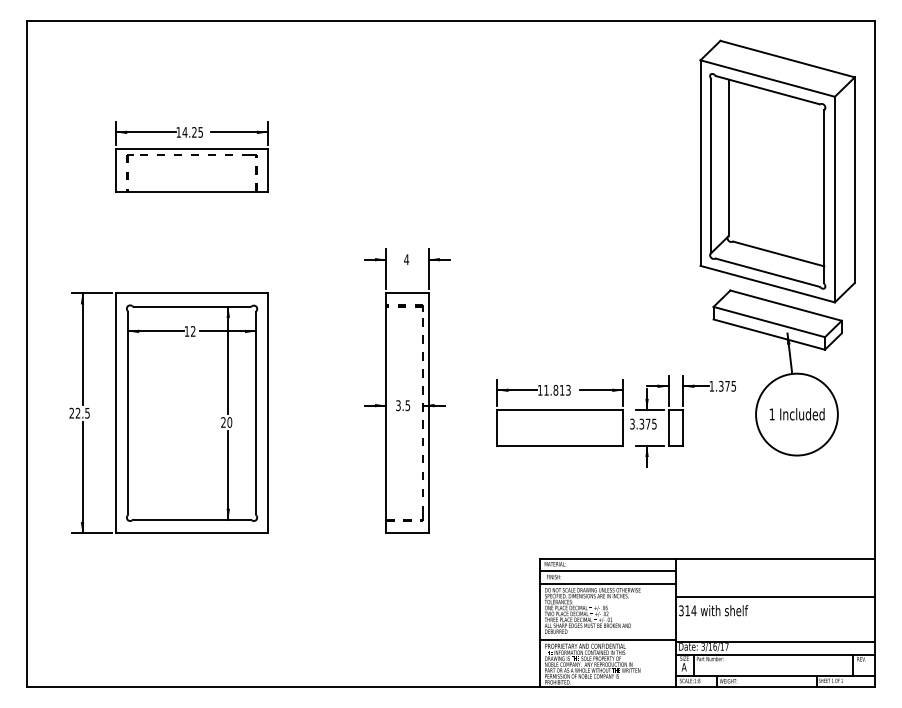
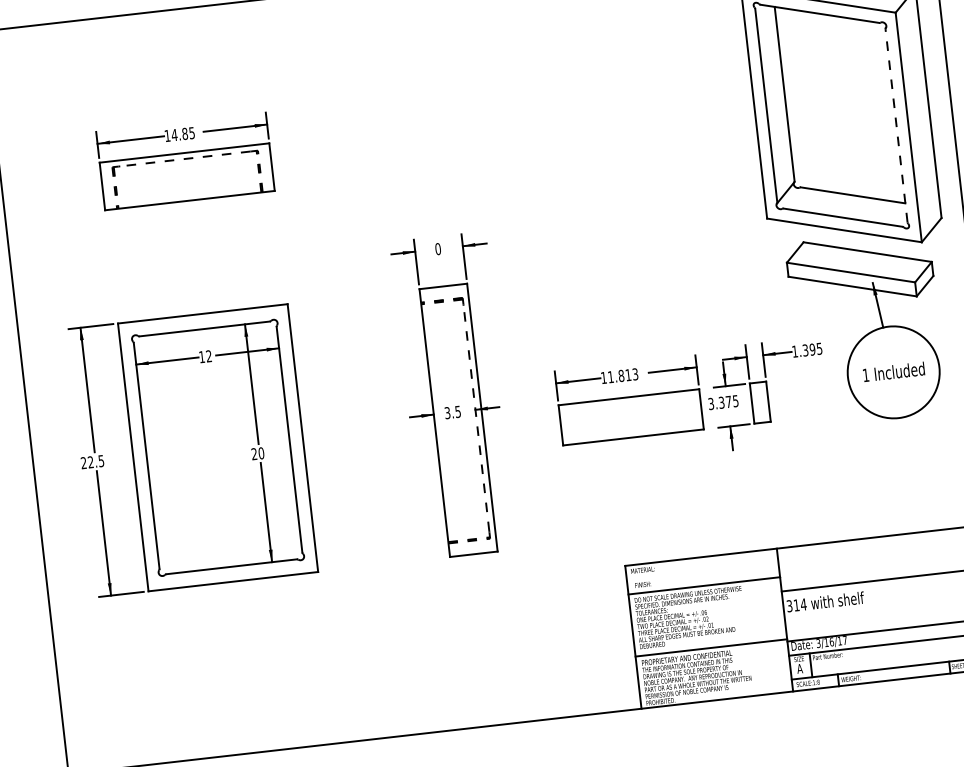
text: (194, 132) -> (185, 134), 14.25 -> 14.85
line: (824, 196) -> (896, 125), solid -> dashed
text: (406, 259) -> (437, 248), 4 -> 0
text: (727, 385) -> (812, 348), 1.375 -> 1.395
line: (607, 571) -> (702, 571), removed

